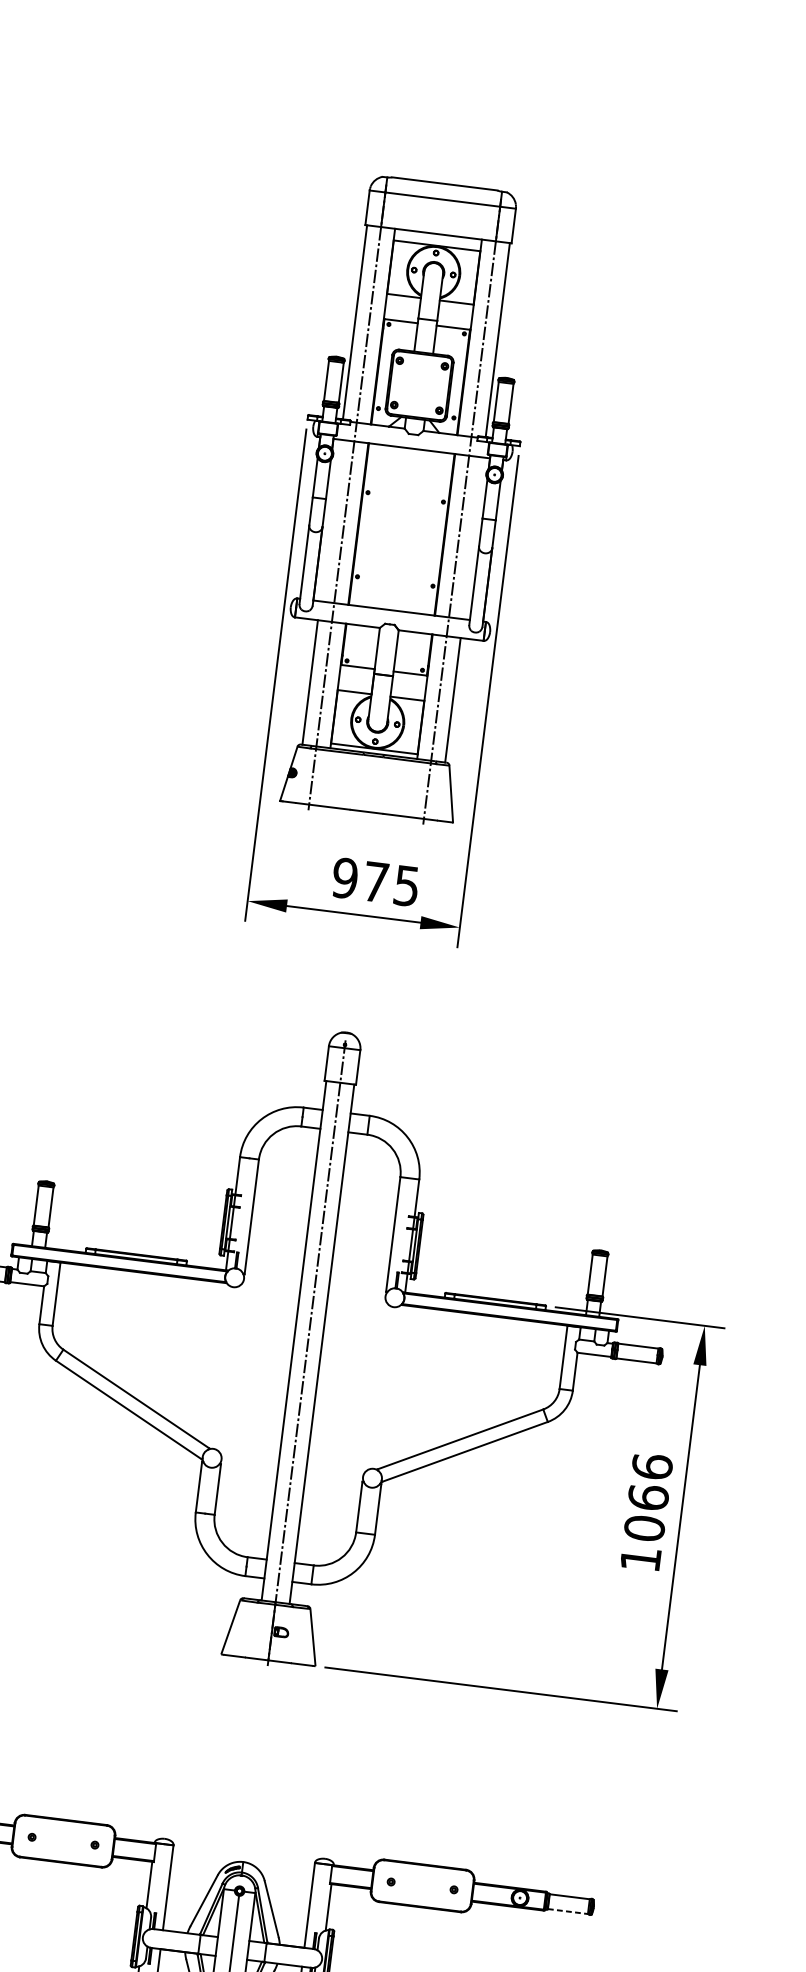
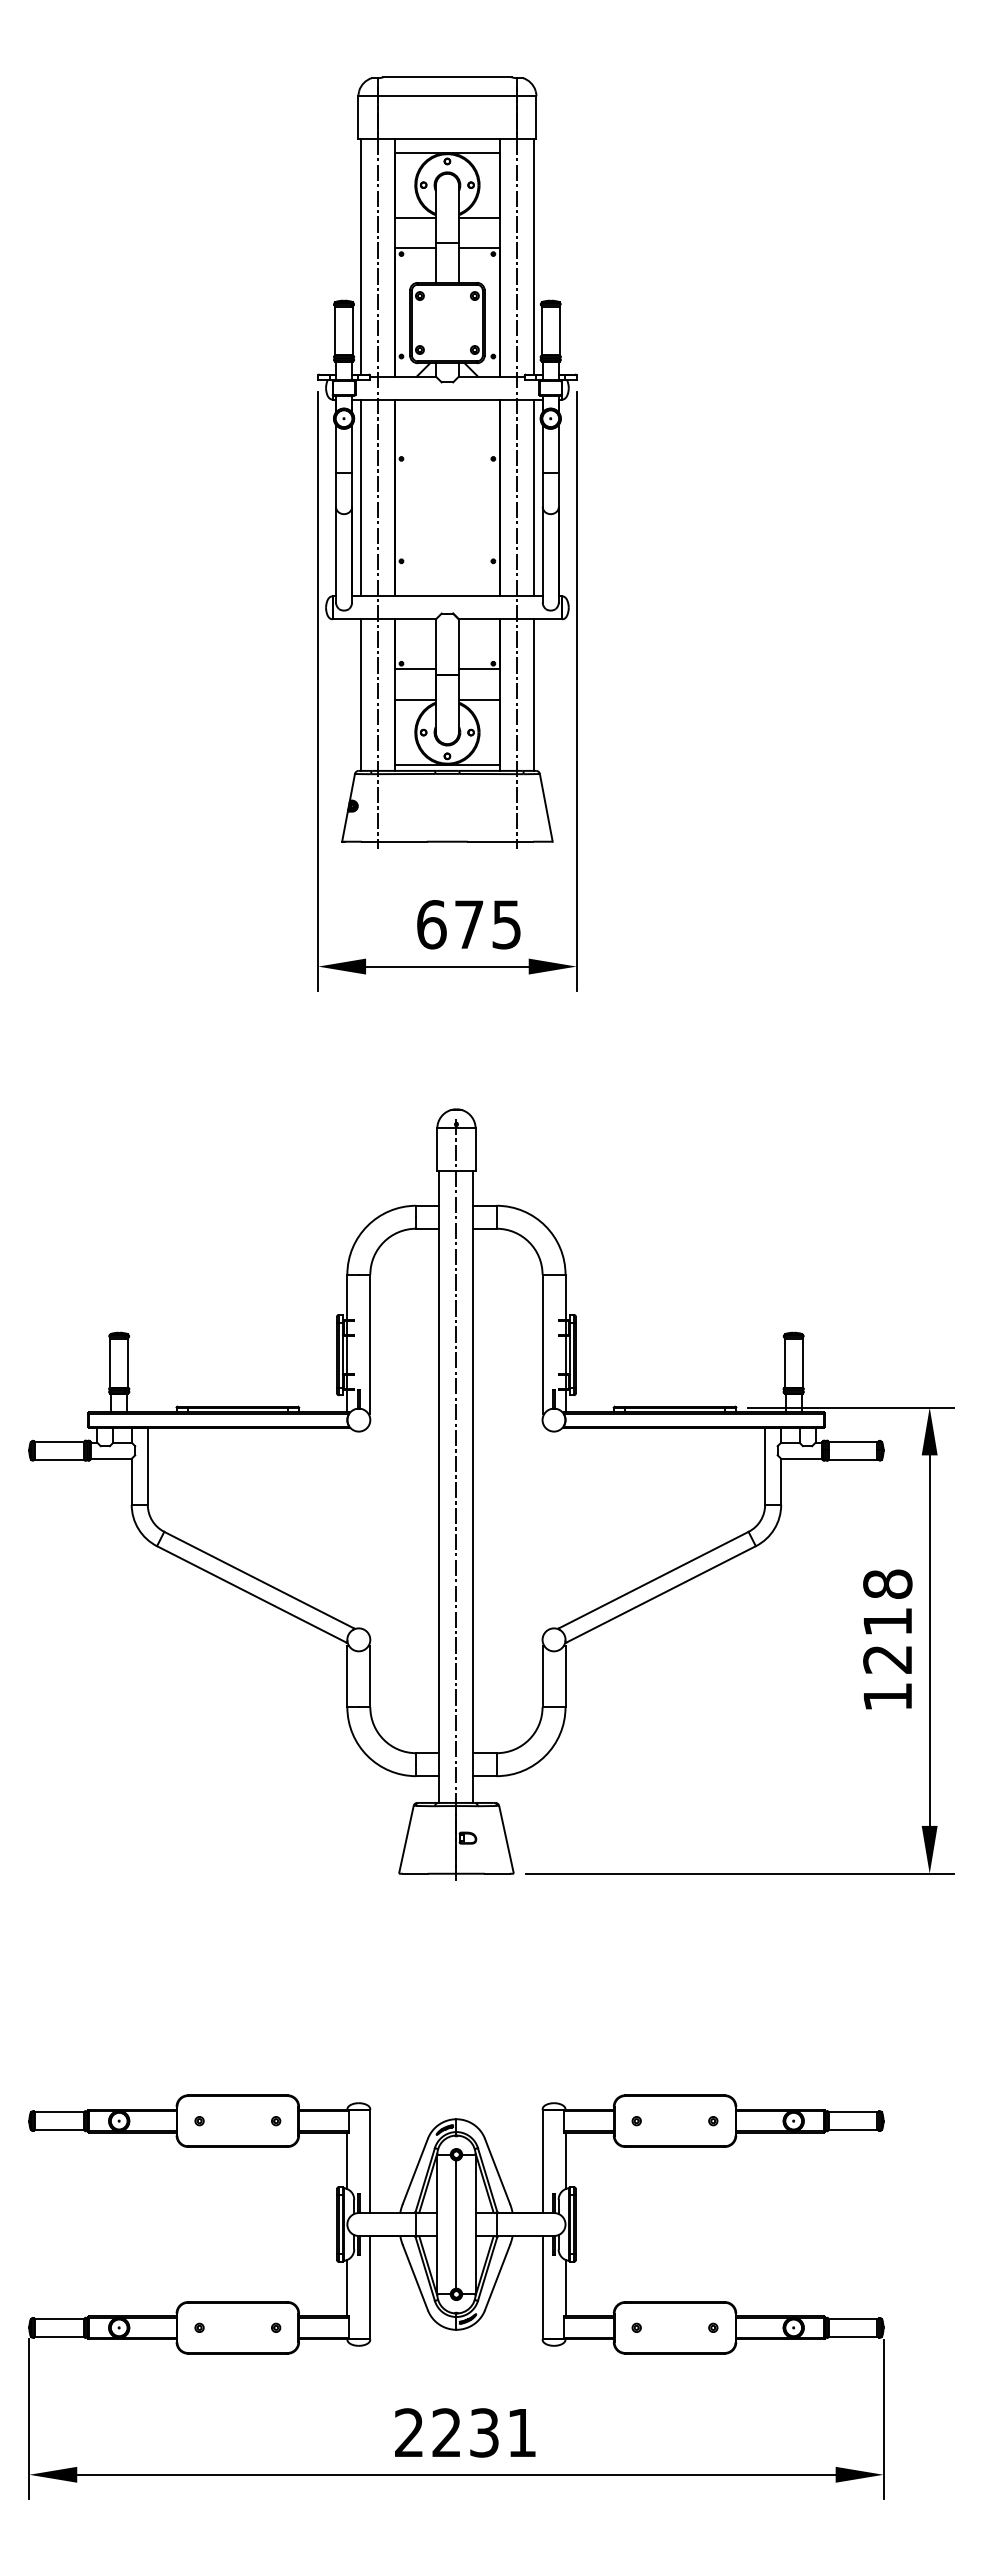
line: (330, 520) -> (360, 497), added
line: (473, 537) -> (534, 497), added
text: (345, 878) -> (431, 924), 975 -> 675
text: (648, 1497) -> (887, 1621), 1066 -> 1218
line: (568, 1911) -> (853, 2130), dashed -> solid

